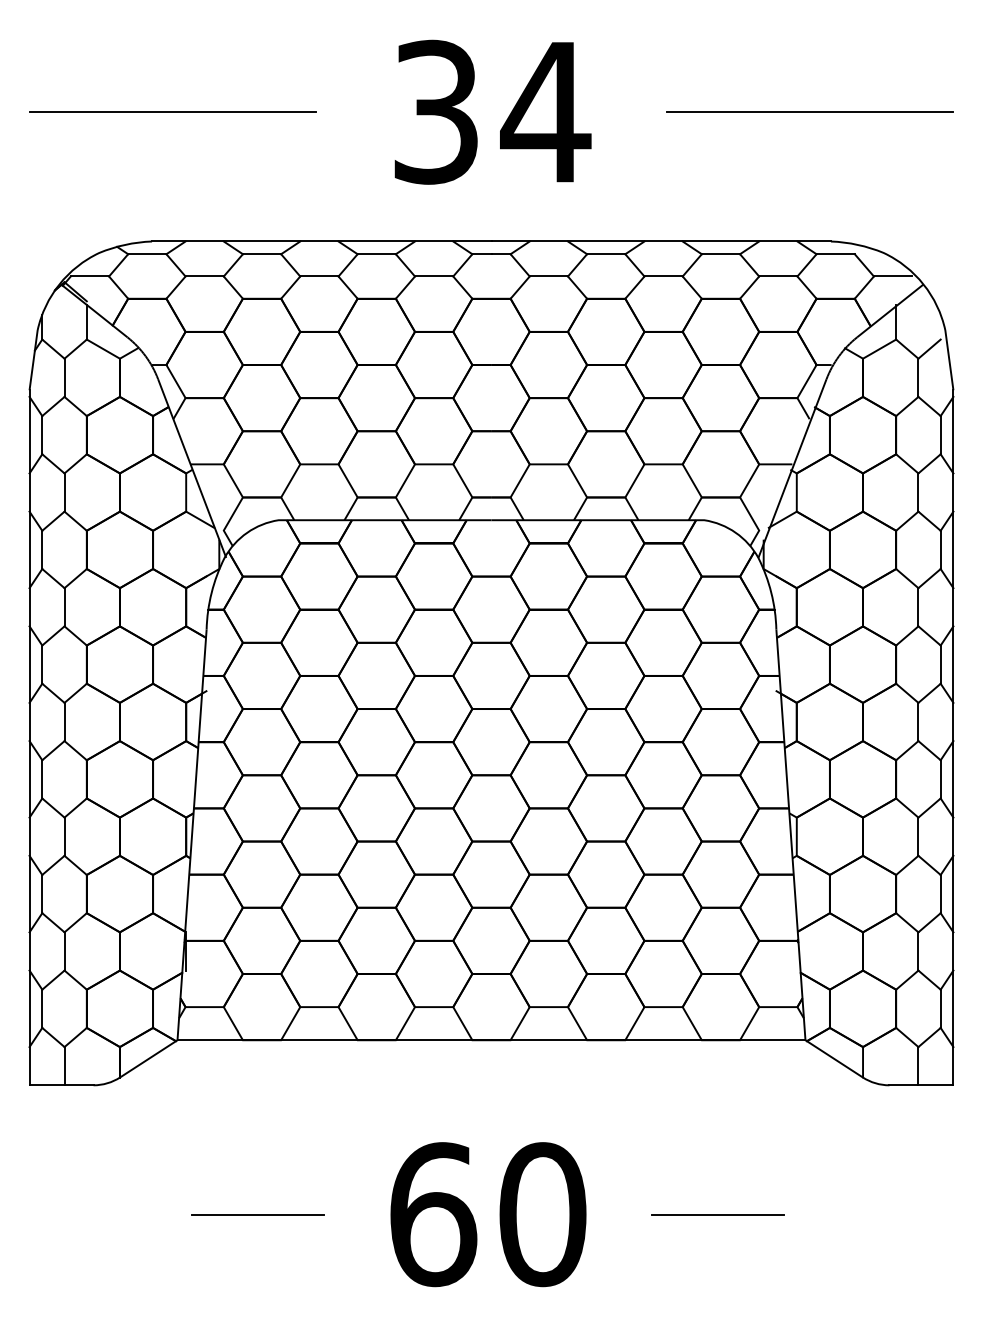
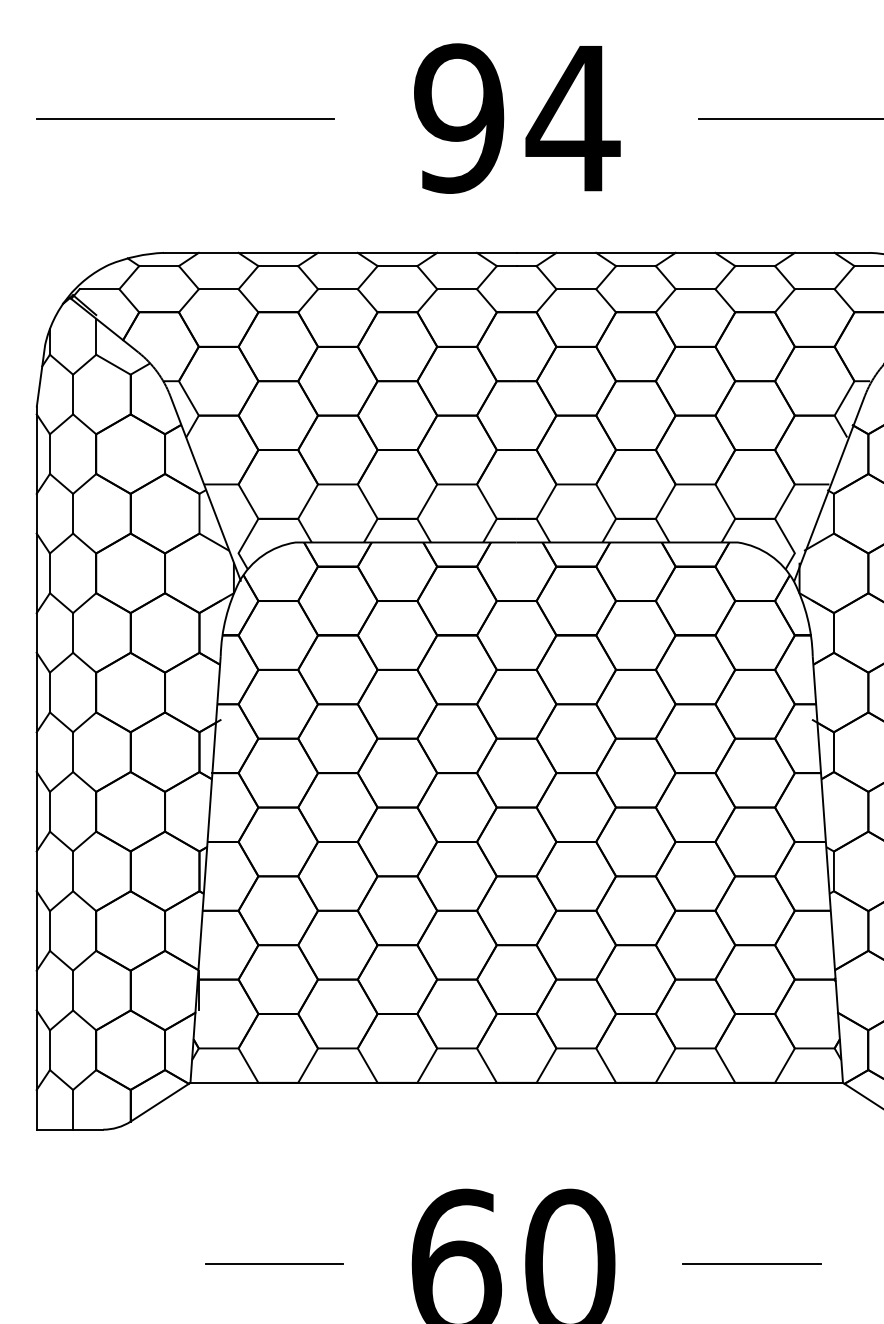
text: (435, 111) -> (458, 117), 34 -> 94

